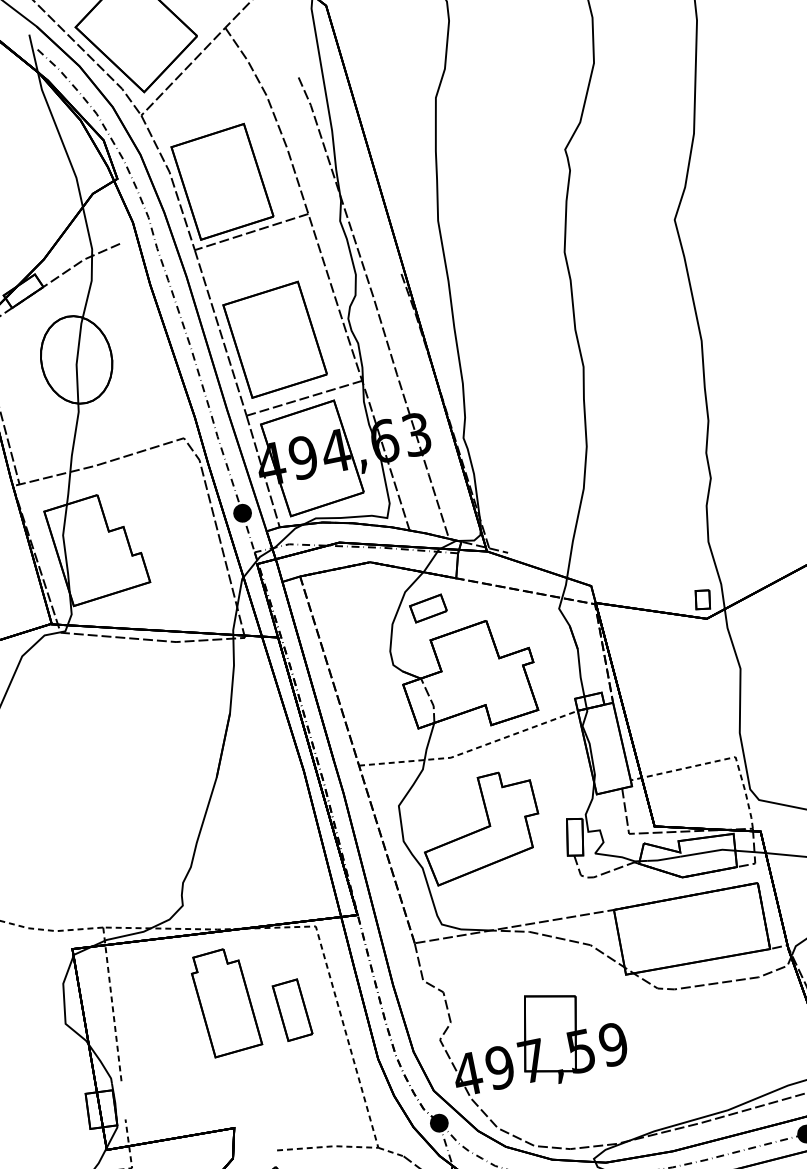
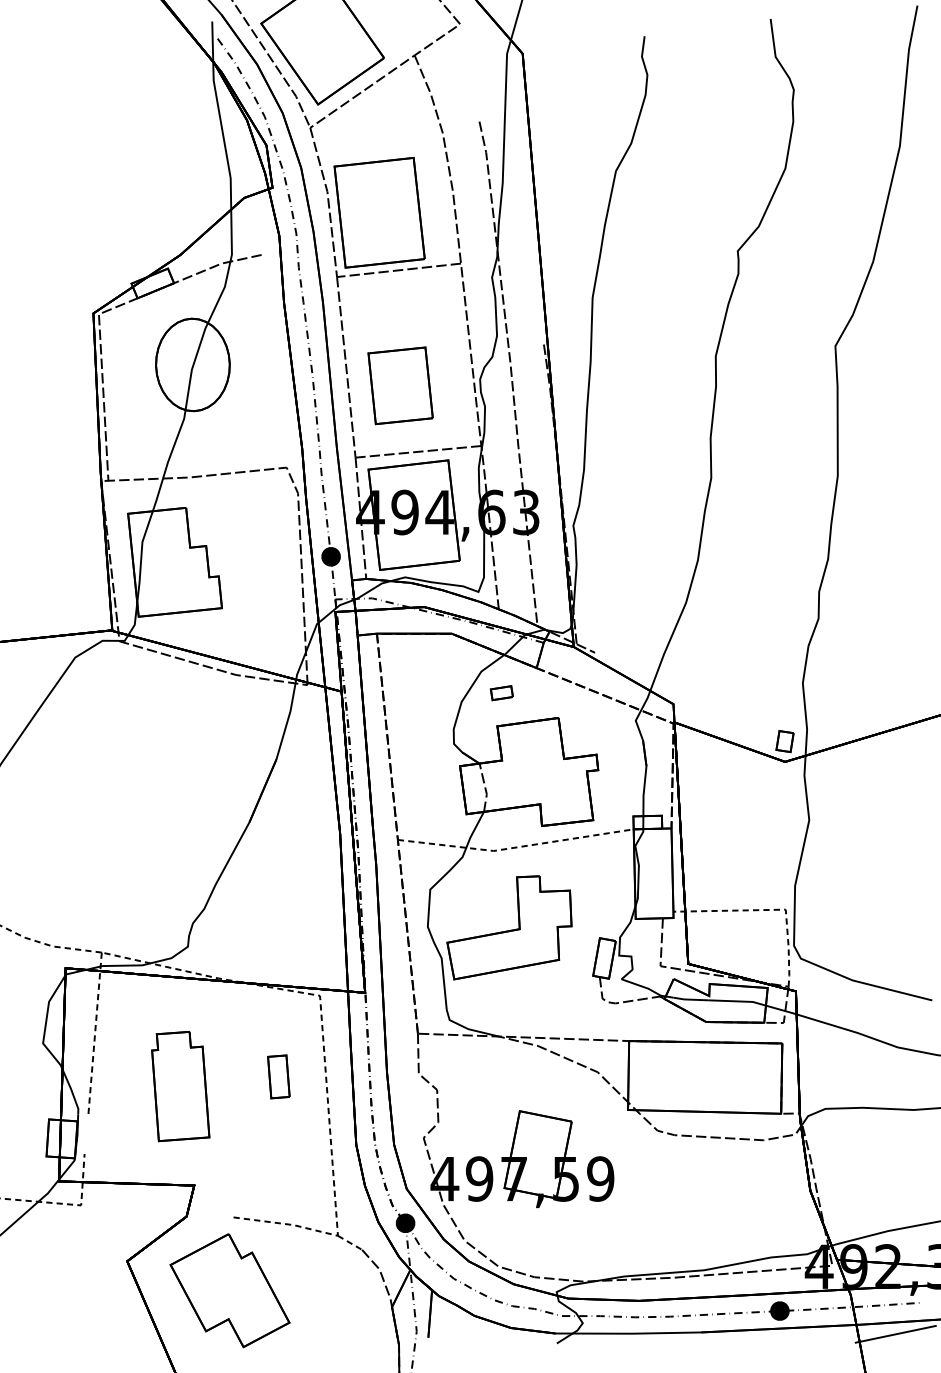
part: (274, 339) -> (400, 385), size x0.7
part: (428, 607) -> (501, 692), size x0.6
part: (225, 1002) -> (180, 1086), moved
part: (292, 1009) -> (278, 1076), size x0.7

